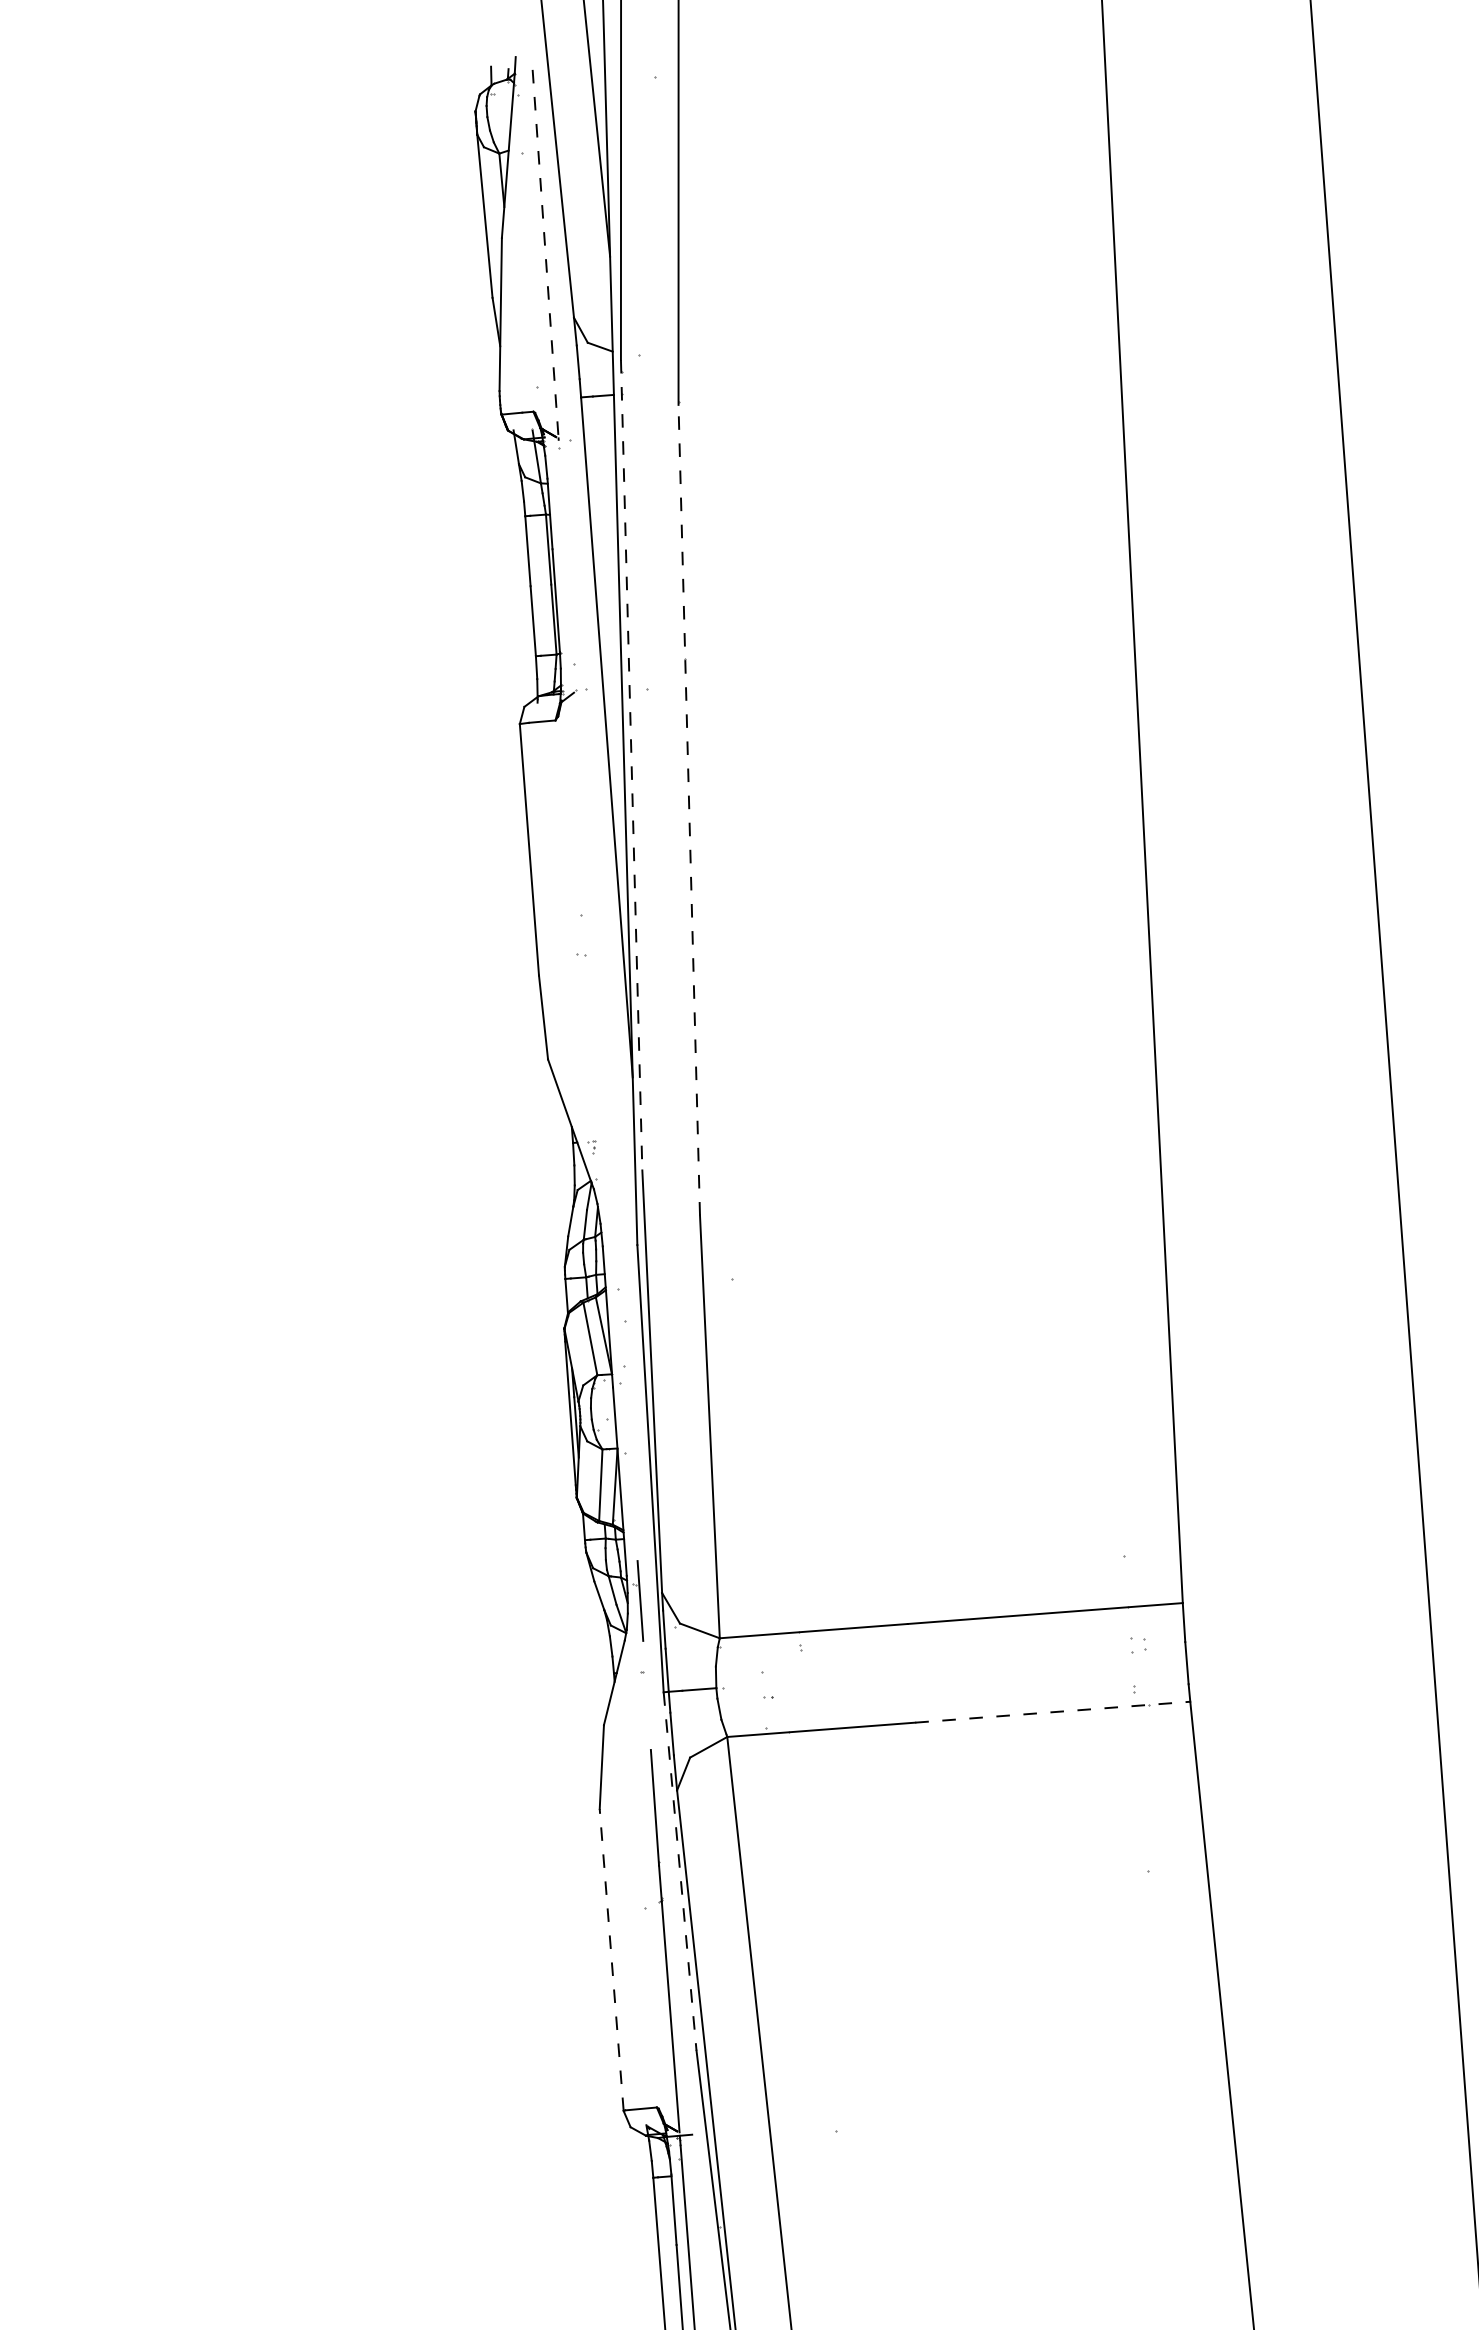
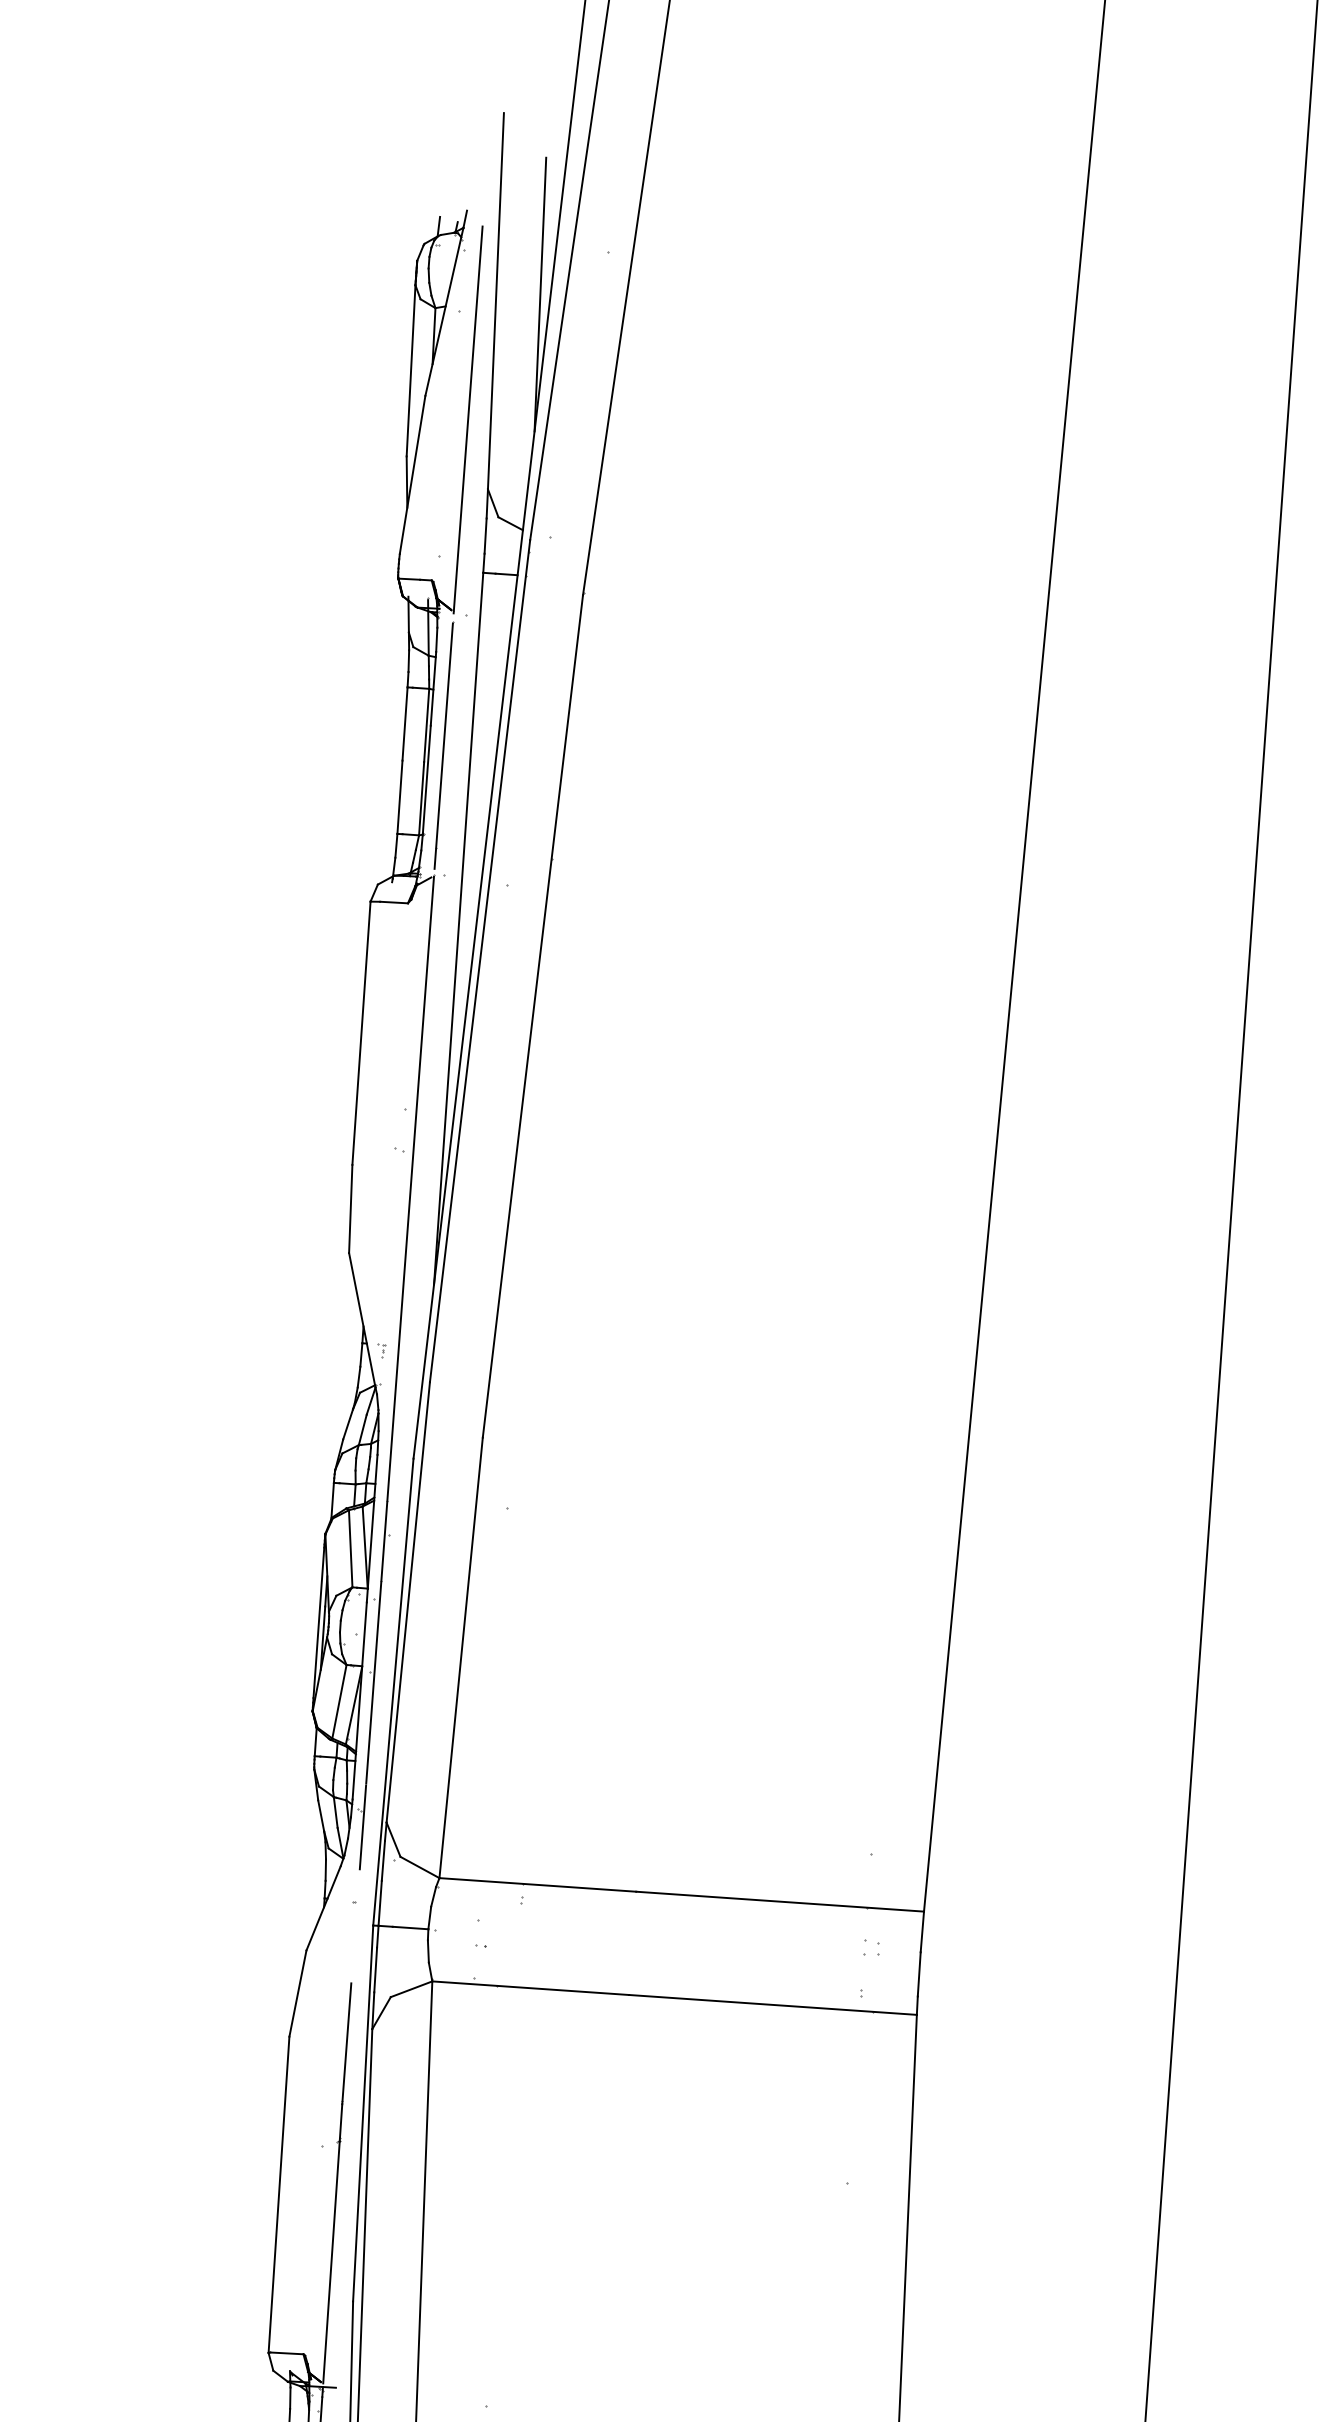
line: (545, 254) -> (468, 419), dashed -> solid
line: (567, 566) -> (443, 745), added
line: (631, 765) -> (479, 961), dashed -> solid
line: (689, 809) -> (533, 1015), dashed -> solid
line: (606, 1125) -> (399, 1330), added
line: (1052, 1712) -> (772, 2005), dashed -> solid
line: (680, 1871) -> (363, 2113), dashed -> solid
line: (611, 1959) -> (278, 2194), dashed -> solid

